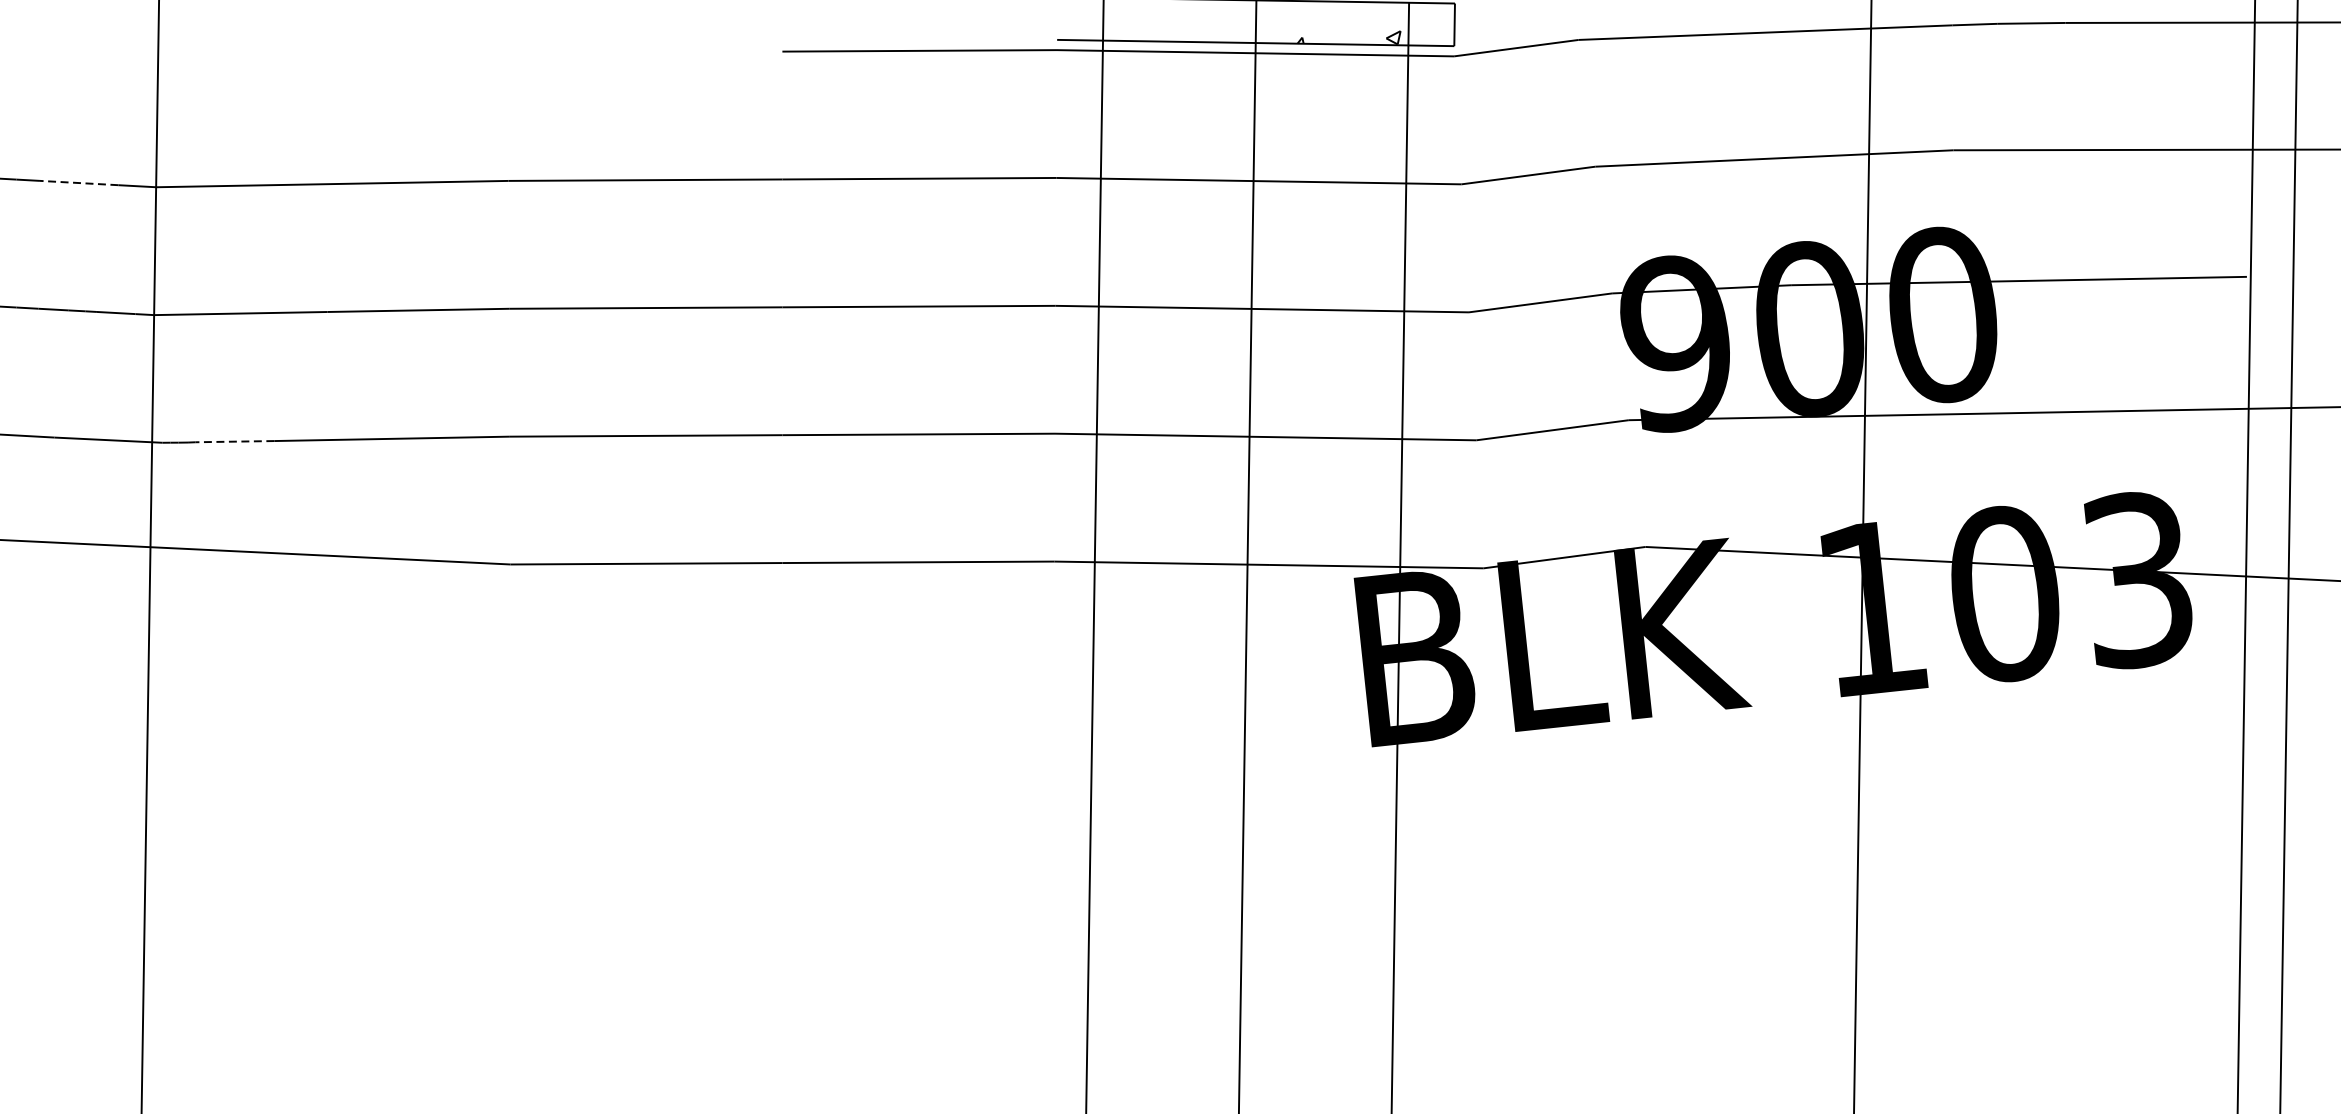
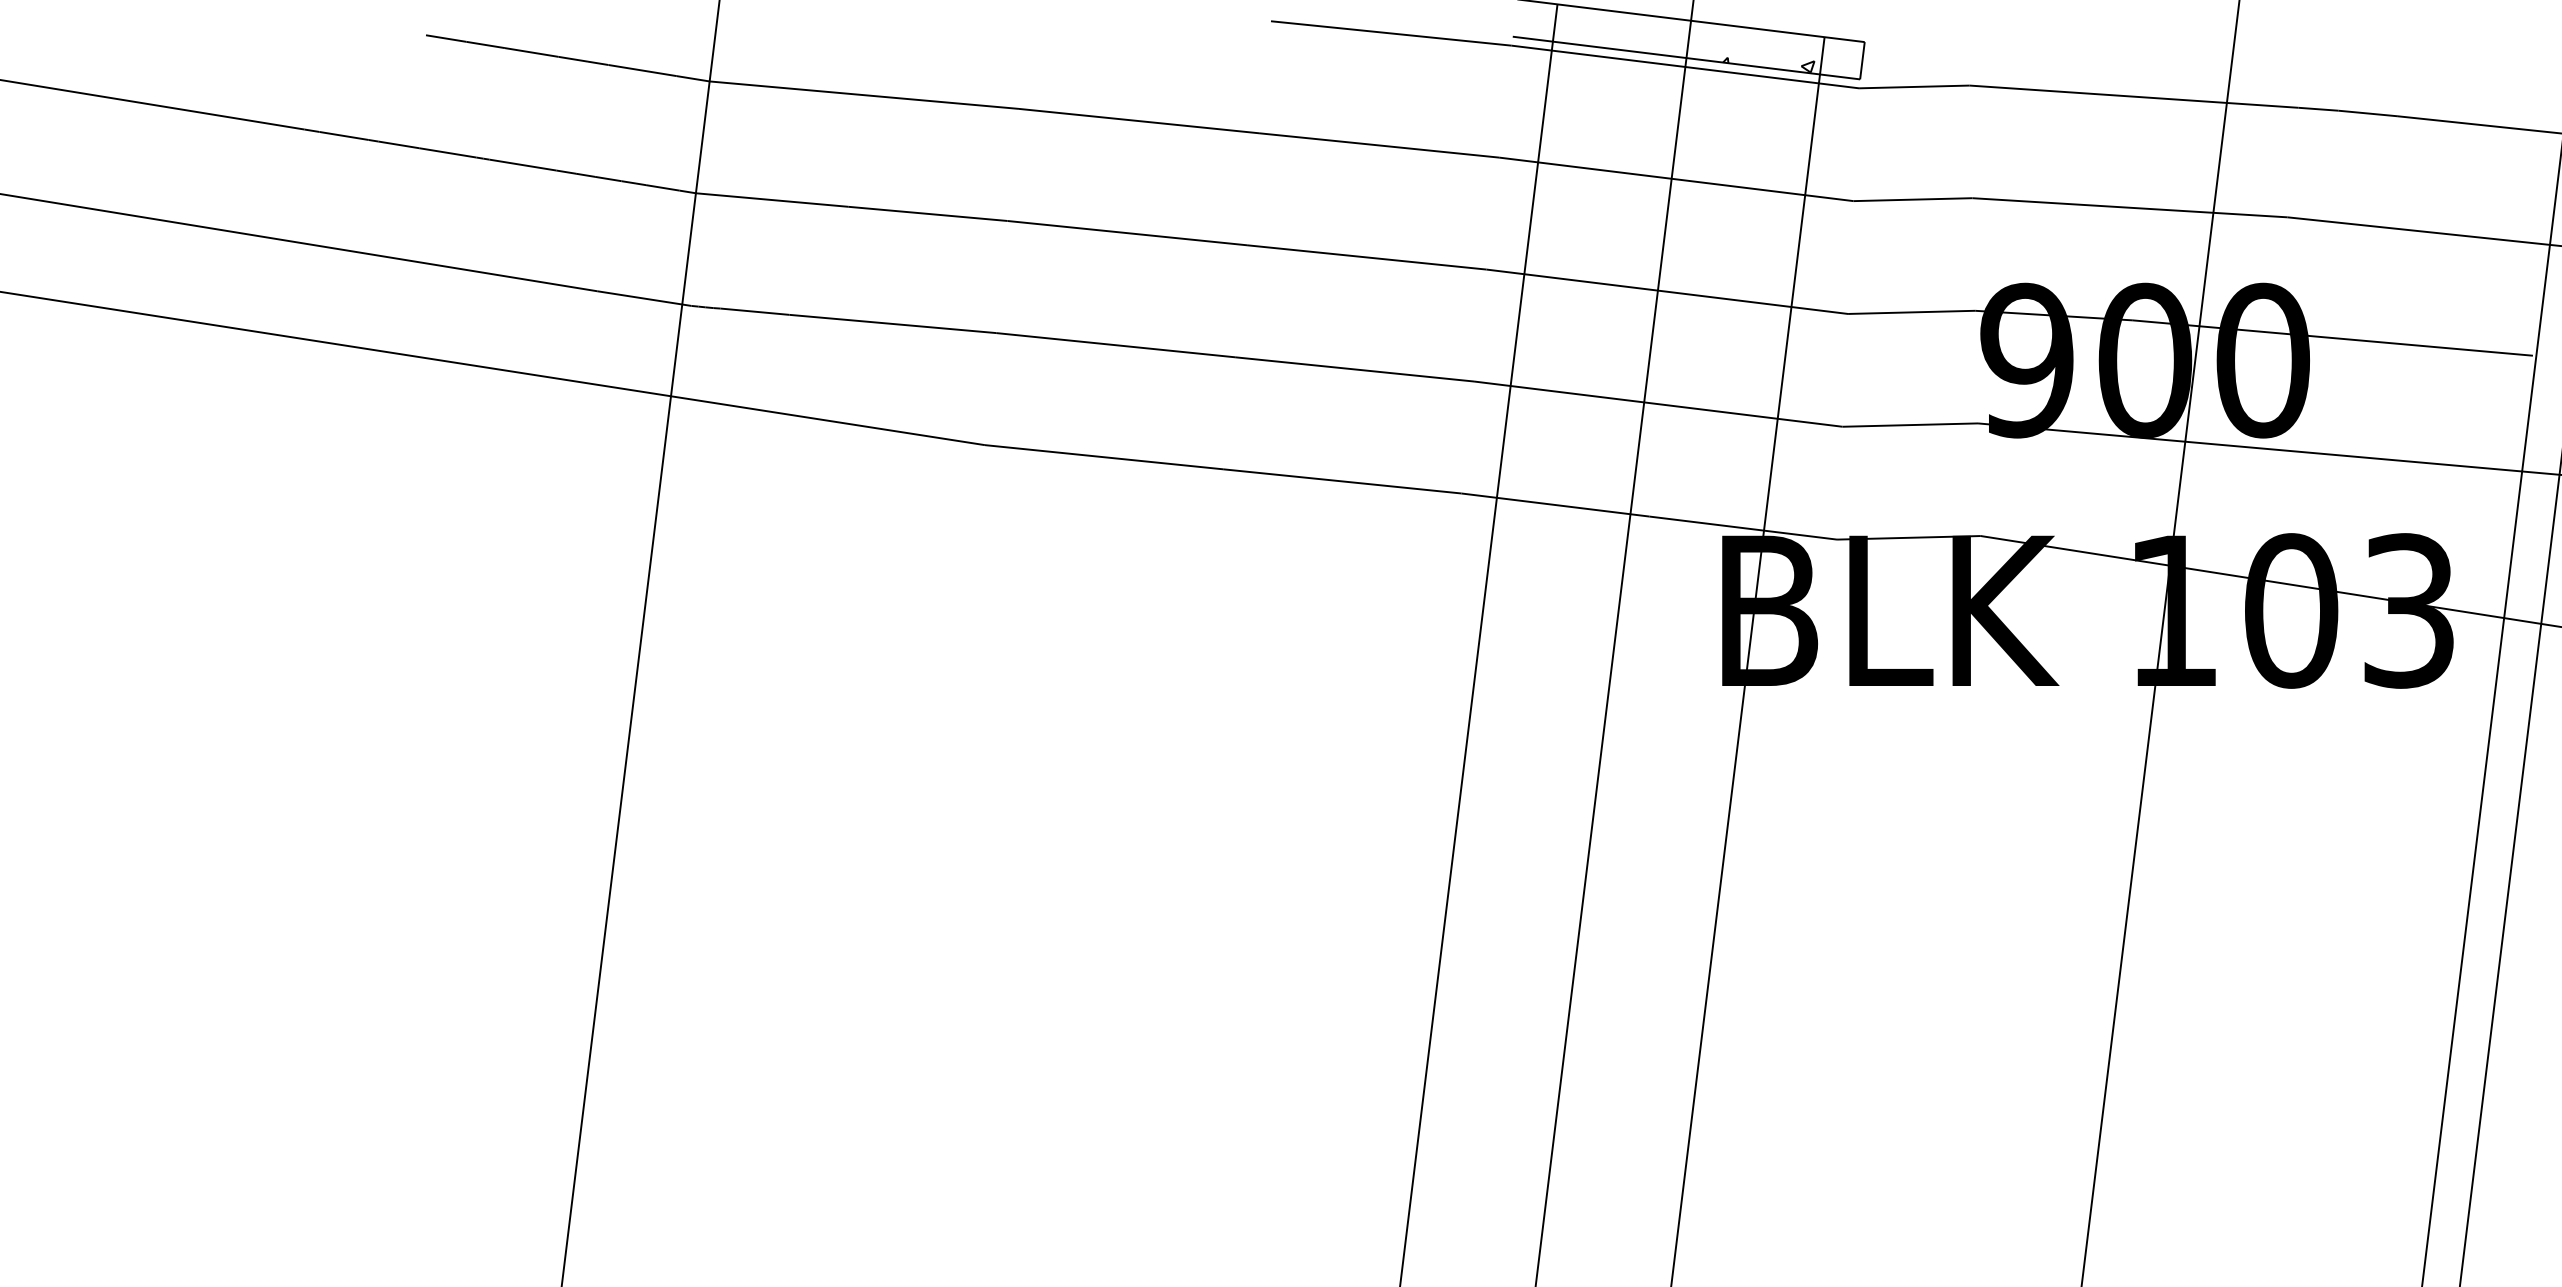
line: (79, 182) -> (642, 70), dashed -> solid
line: (234, 441) -> (754, 311), dashed -> solid

